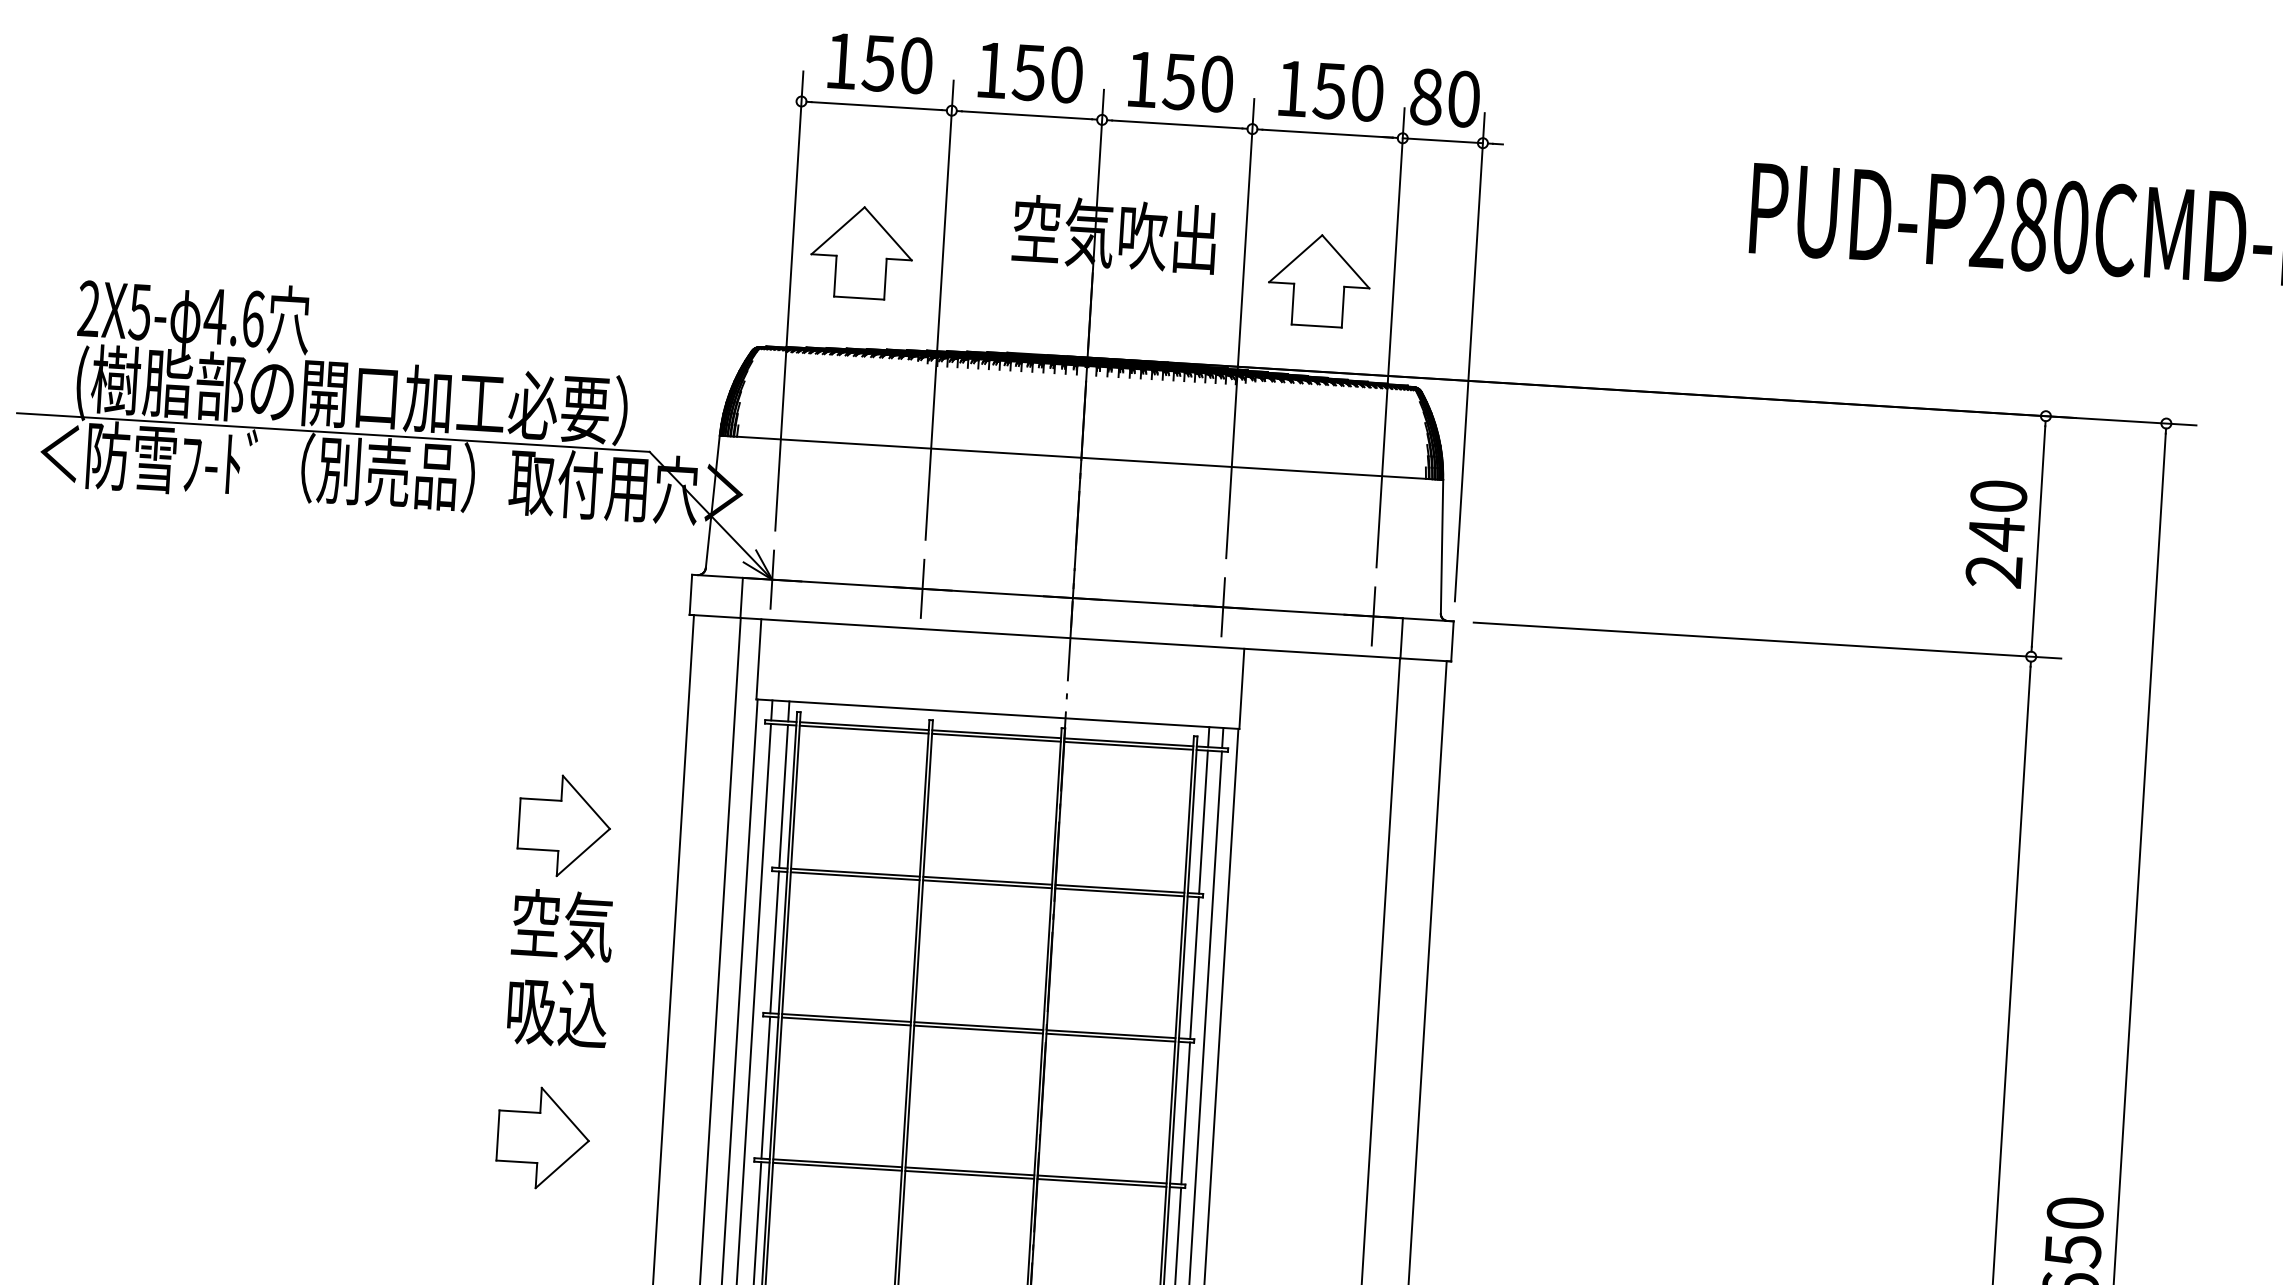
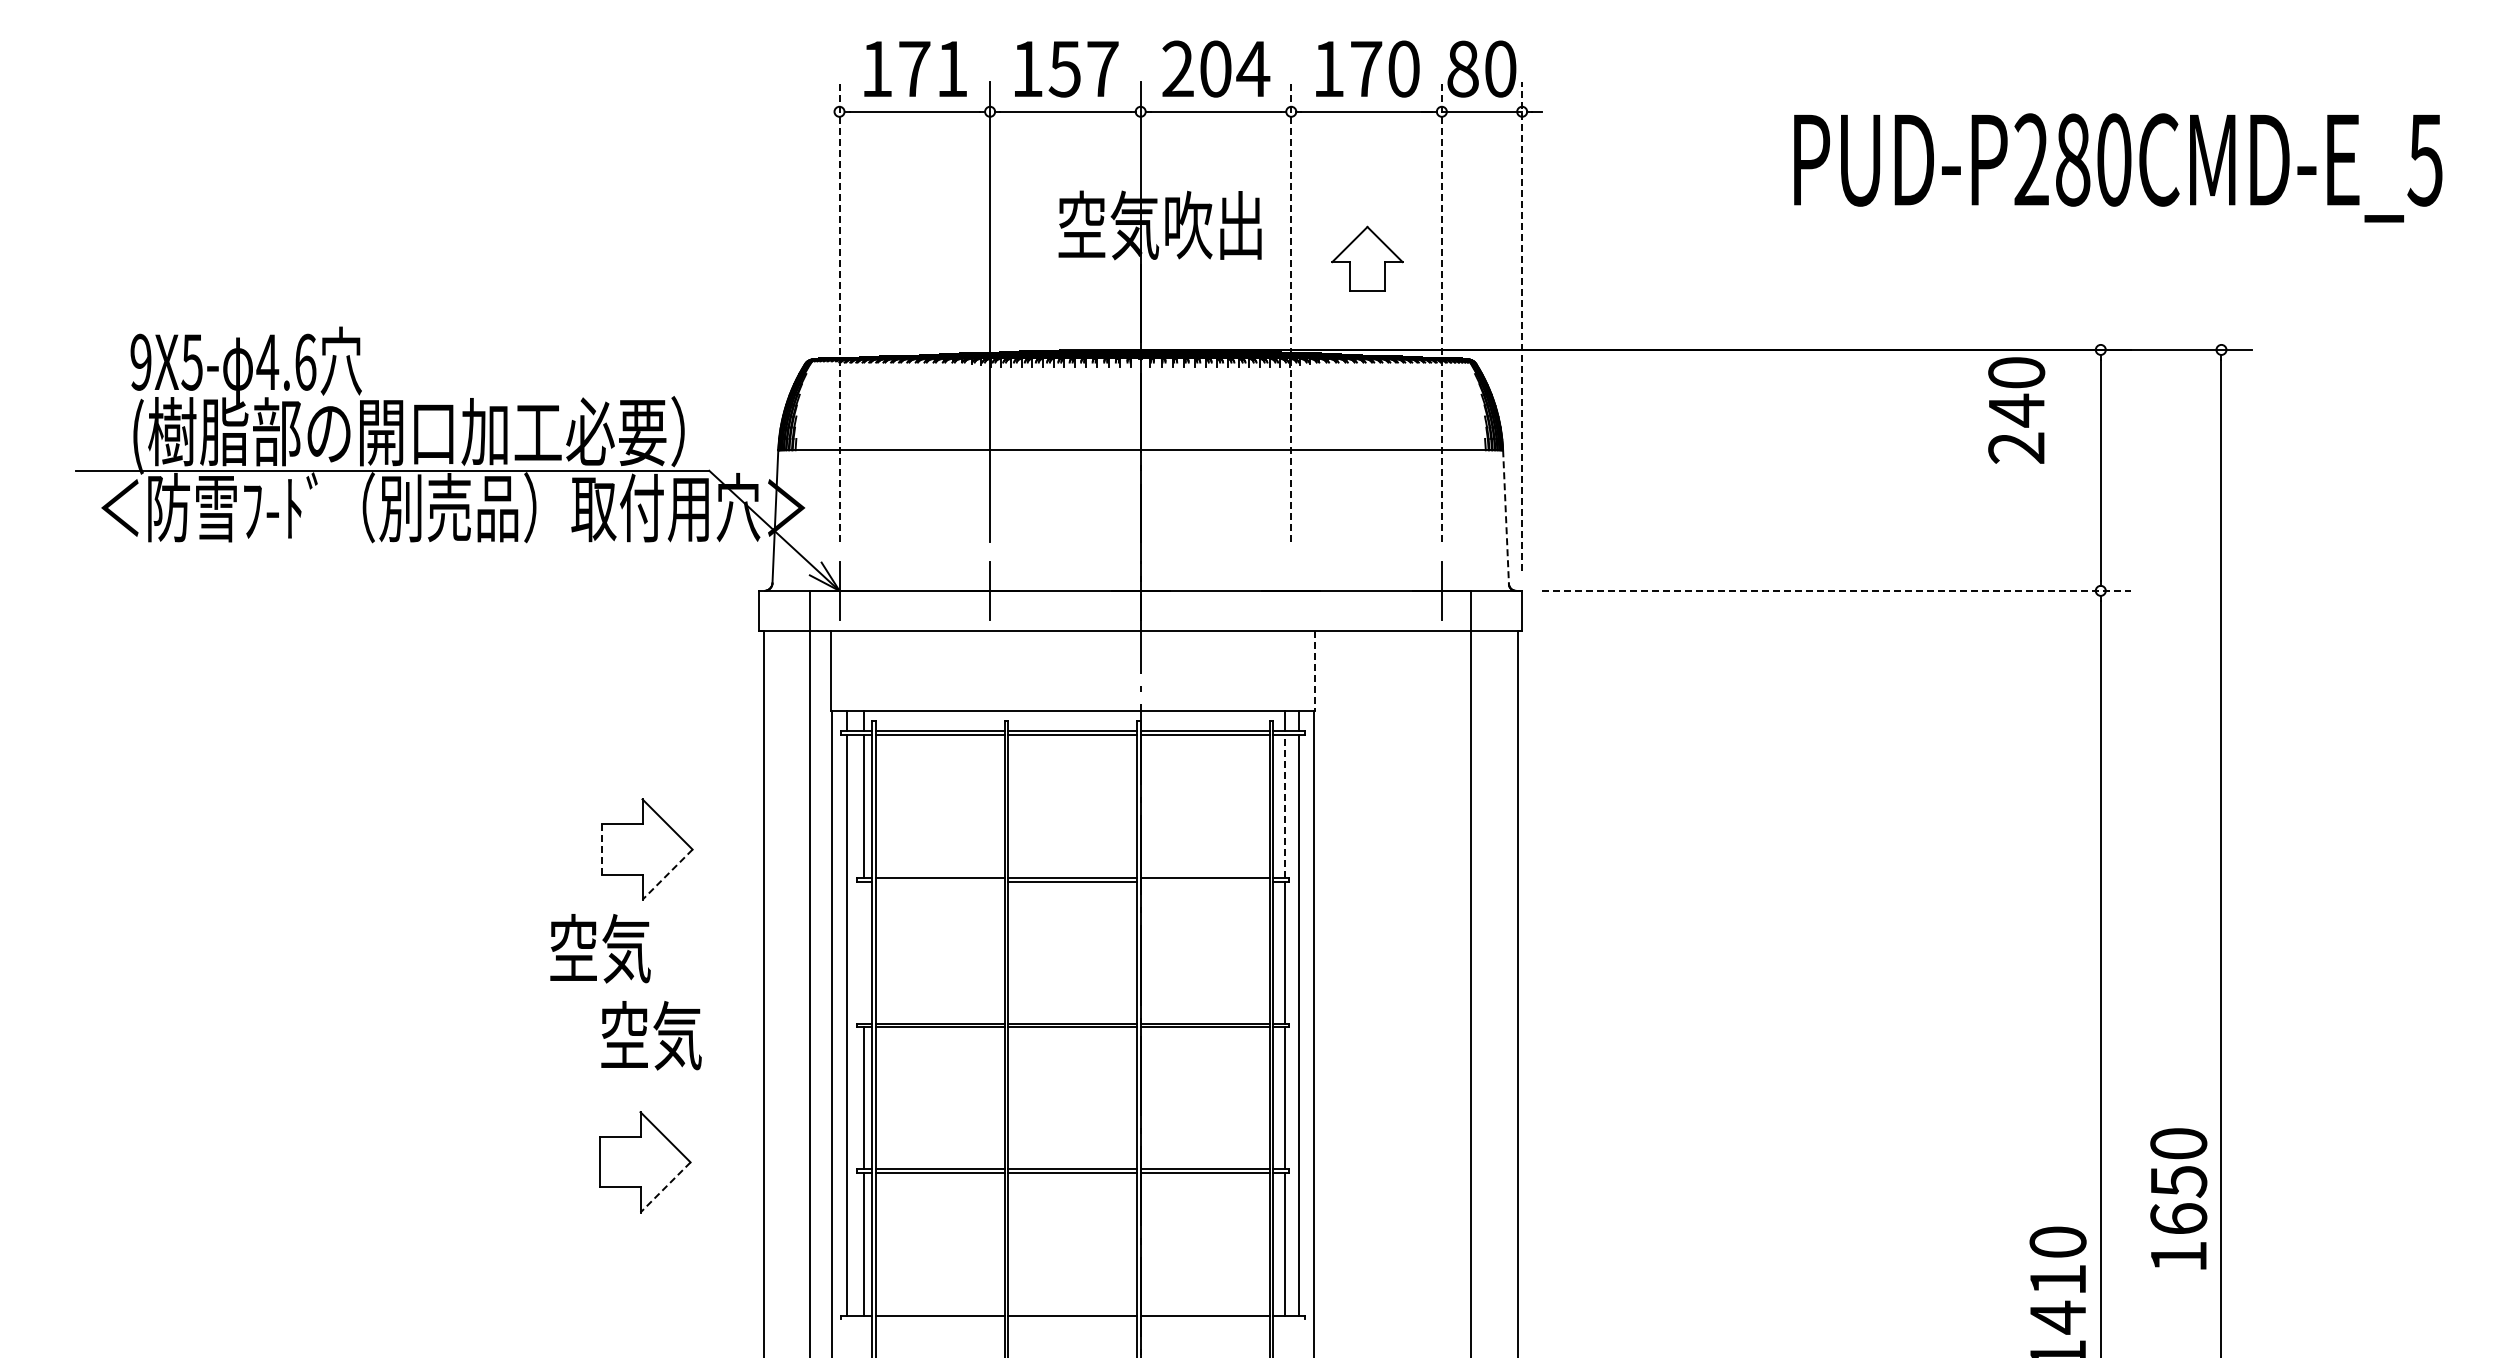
text: (896, 63) -> (932, 68), 150 -> 171
text: (1066, 74) -> (1102, 68), 150 -> 157
text: (1180, 81) -> (1216, 68), 150 -> 204
text: (1329, 91) -> (1365, 69), 150 -> 170
part: (861, 252) -> (908, 258), removed
part: (1319, 280) -> (1367, 258), size x0.7
line: (789, 300) -> (839, 311), solid -> dashed
text: (88, 309) -> (140, 362), 2X5- -> 9X5-
line: (1240, 328) -> (1291, 311), solid -> dashed
line: (1390, 337) -> (1441, 311), solid -> dashed
line: (1470, 357) -> (1522, 326), solid -> dashed
text: (1996, 533) -> (2016, 410), moved
line: (1442, 547) -> (1506, 517), solid -> dashed
line: (1223, 606) -> (1291, 590), removed
line: (1768, 640) -> (1837, 590), solid -> dashed
line: (1241, 689) -> (1314, 671), solid -> dashed
line: (1203, 822) -> (1284, 806), solid -> dashed
line: (518, 823) -> (601, 849), solid -> dashed
line: (583, 853) -> (667, 875), solid -> dashed
line: (854, 875) -> (939, 881), removed
line: (1118, 892) -> (1204, 881), removed
text: (562, 925) -> (600, 948), moved
line: (775, 942) -> (864, 952), removed
text: (557, 1012) -> (651, 1035), 吸込 -> 空気
line: (562, 1164) -> (665, 1187), solid -> dashed

